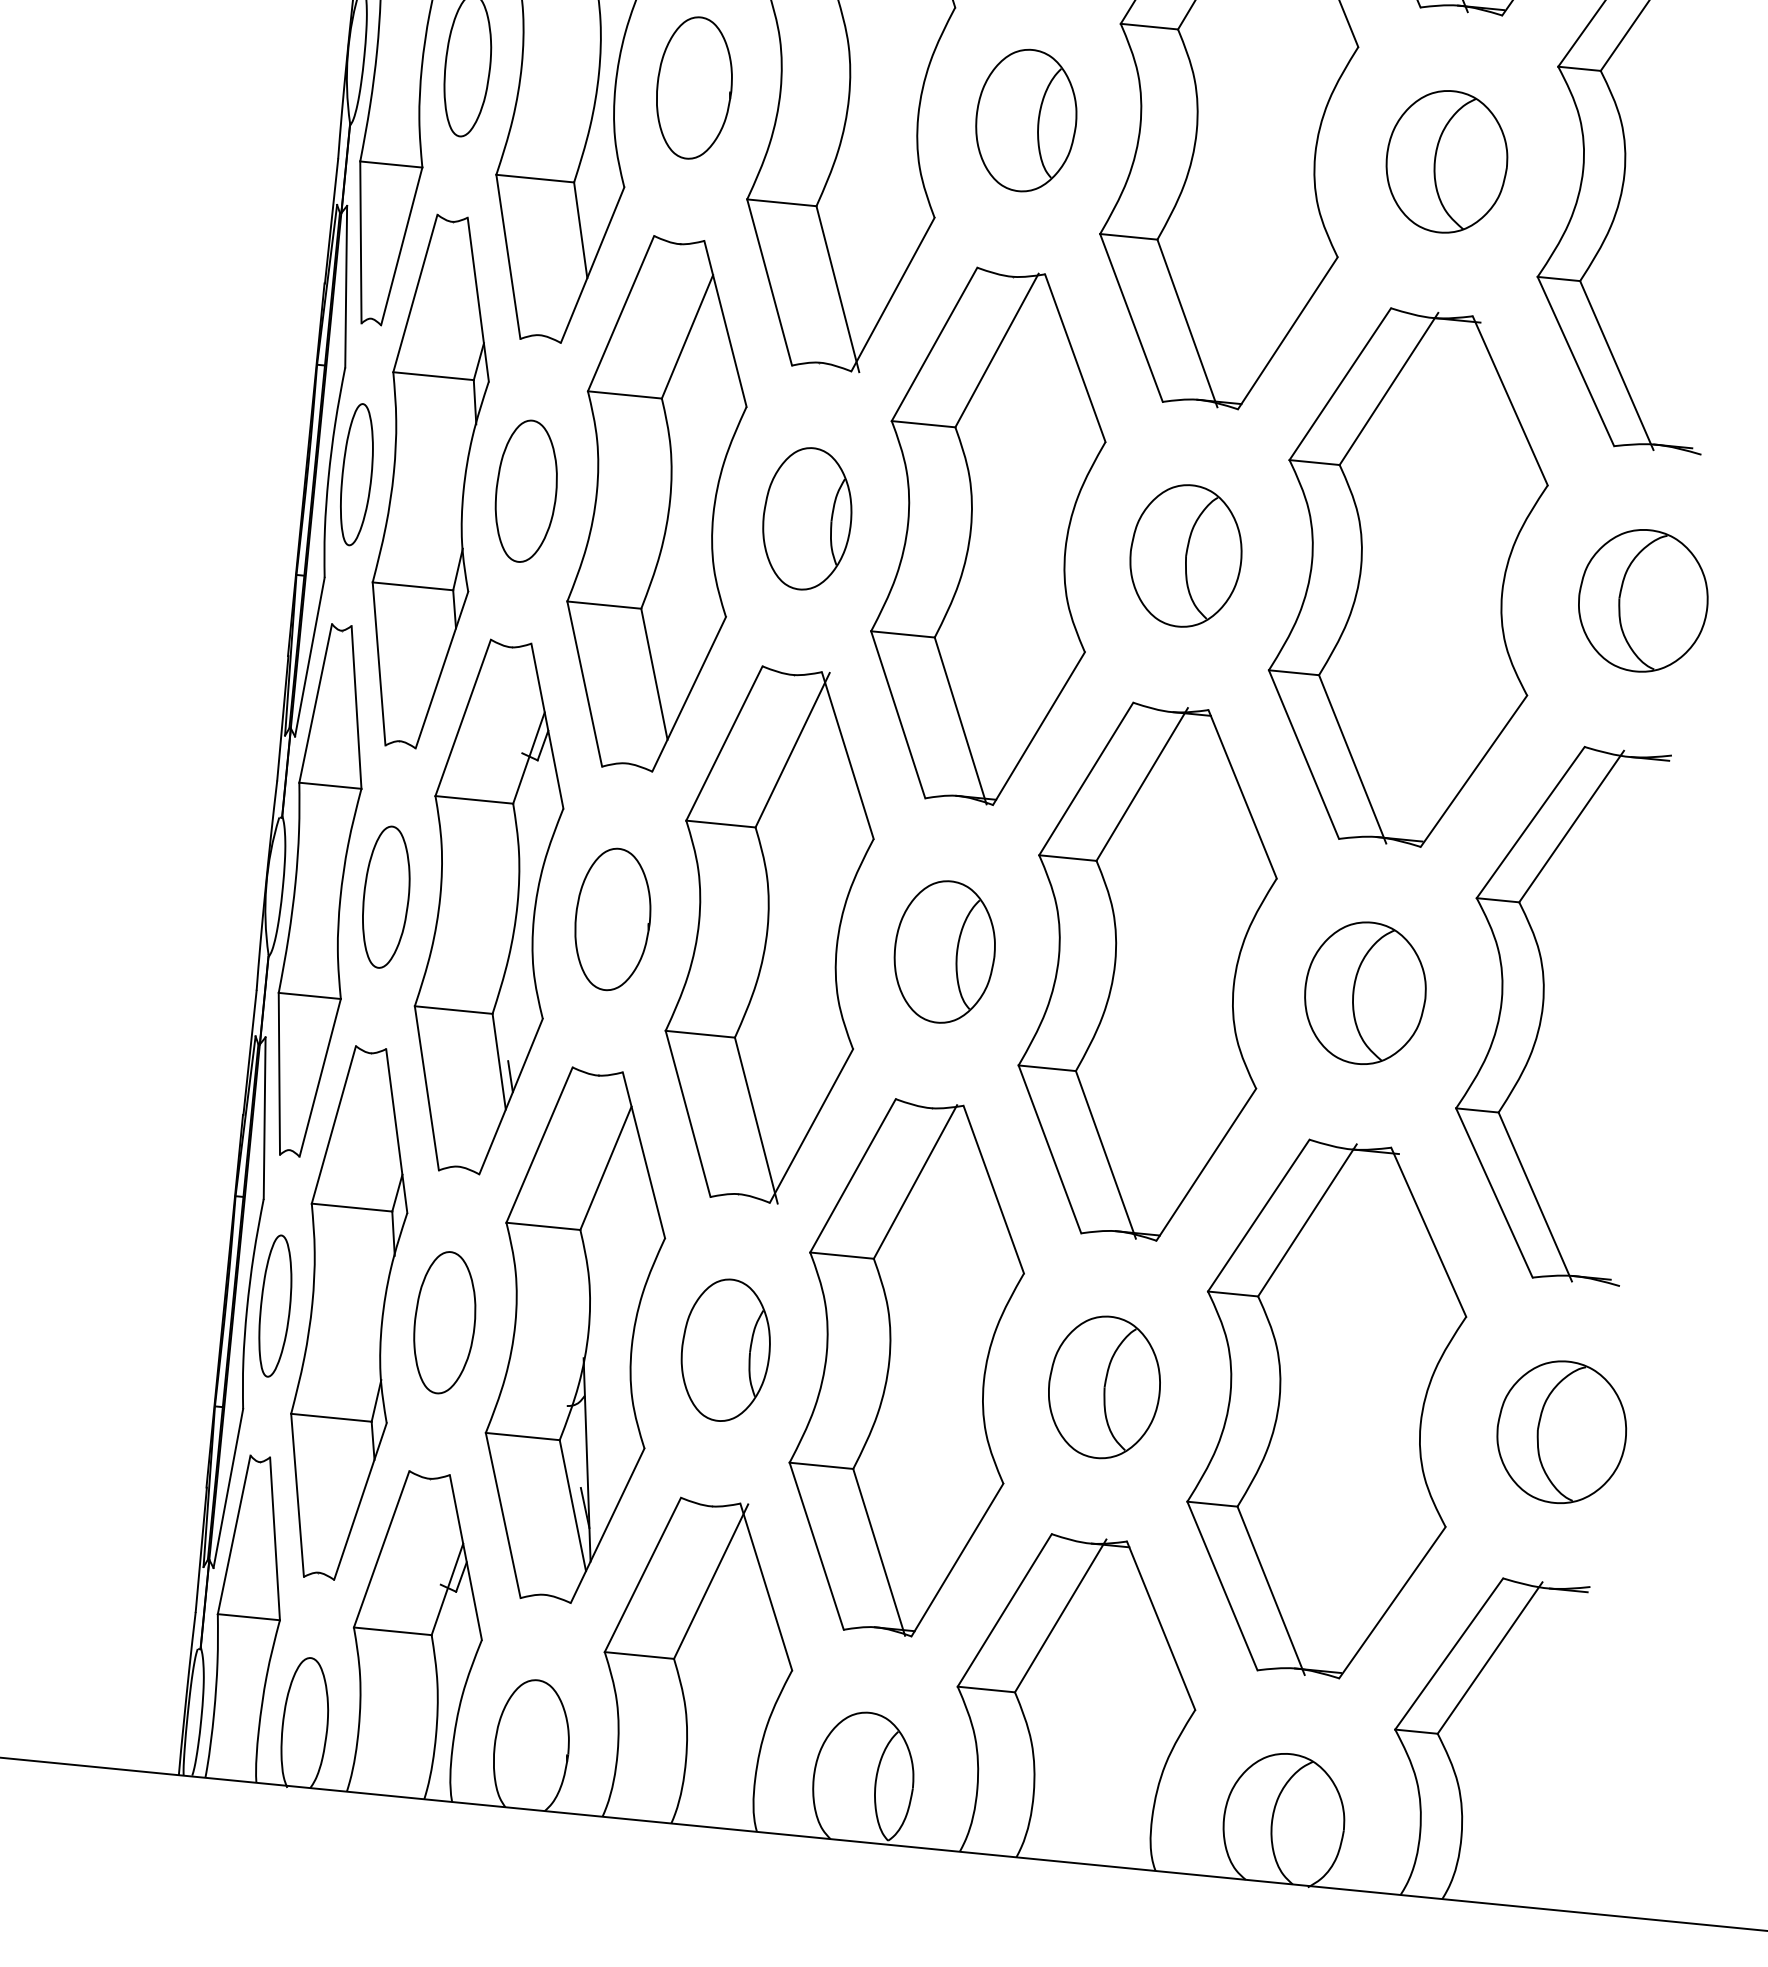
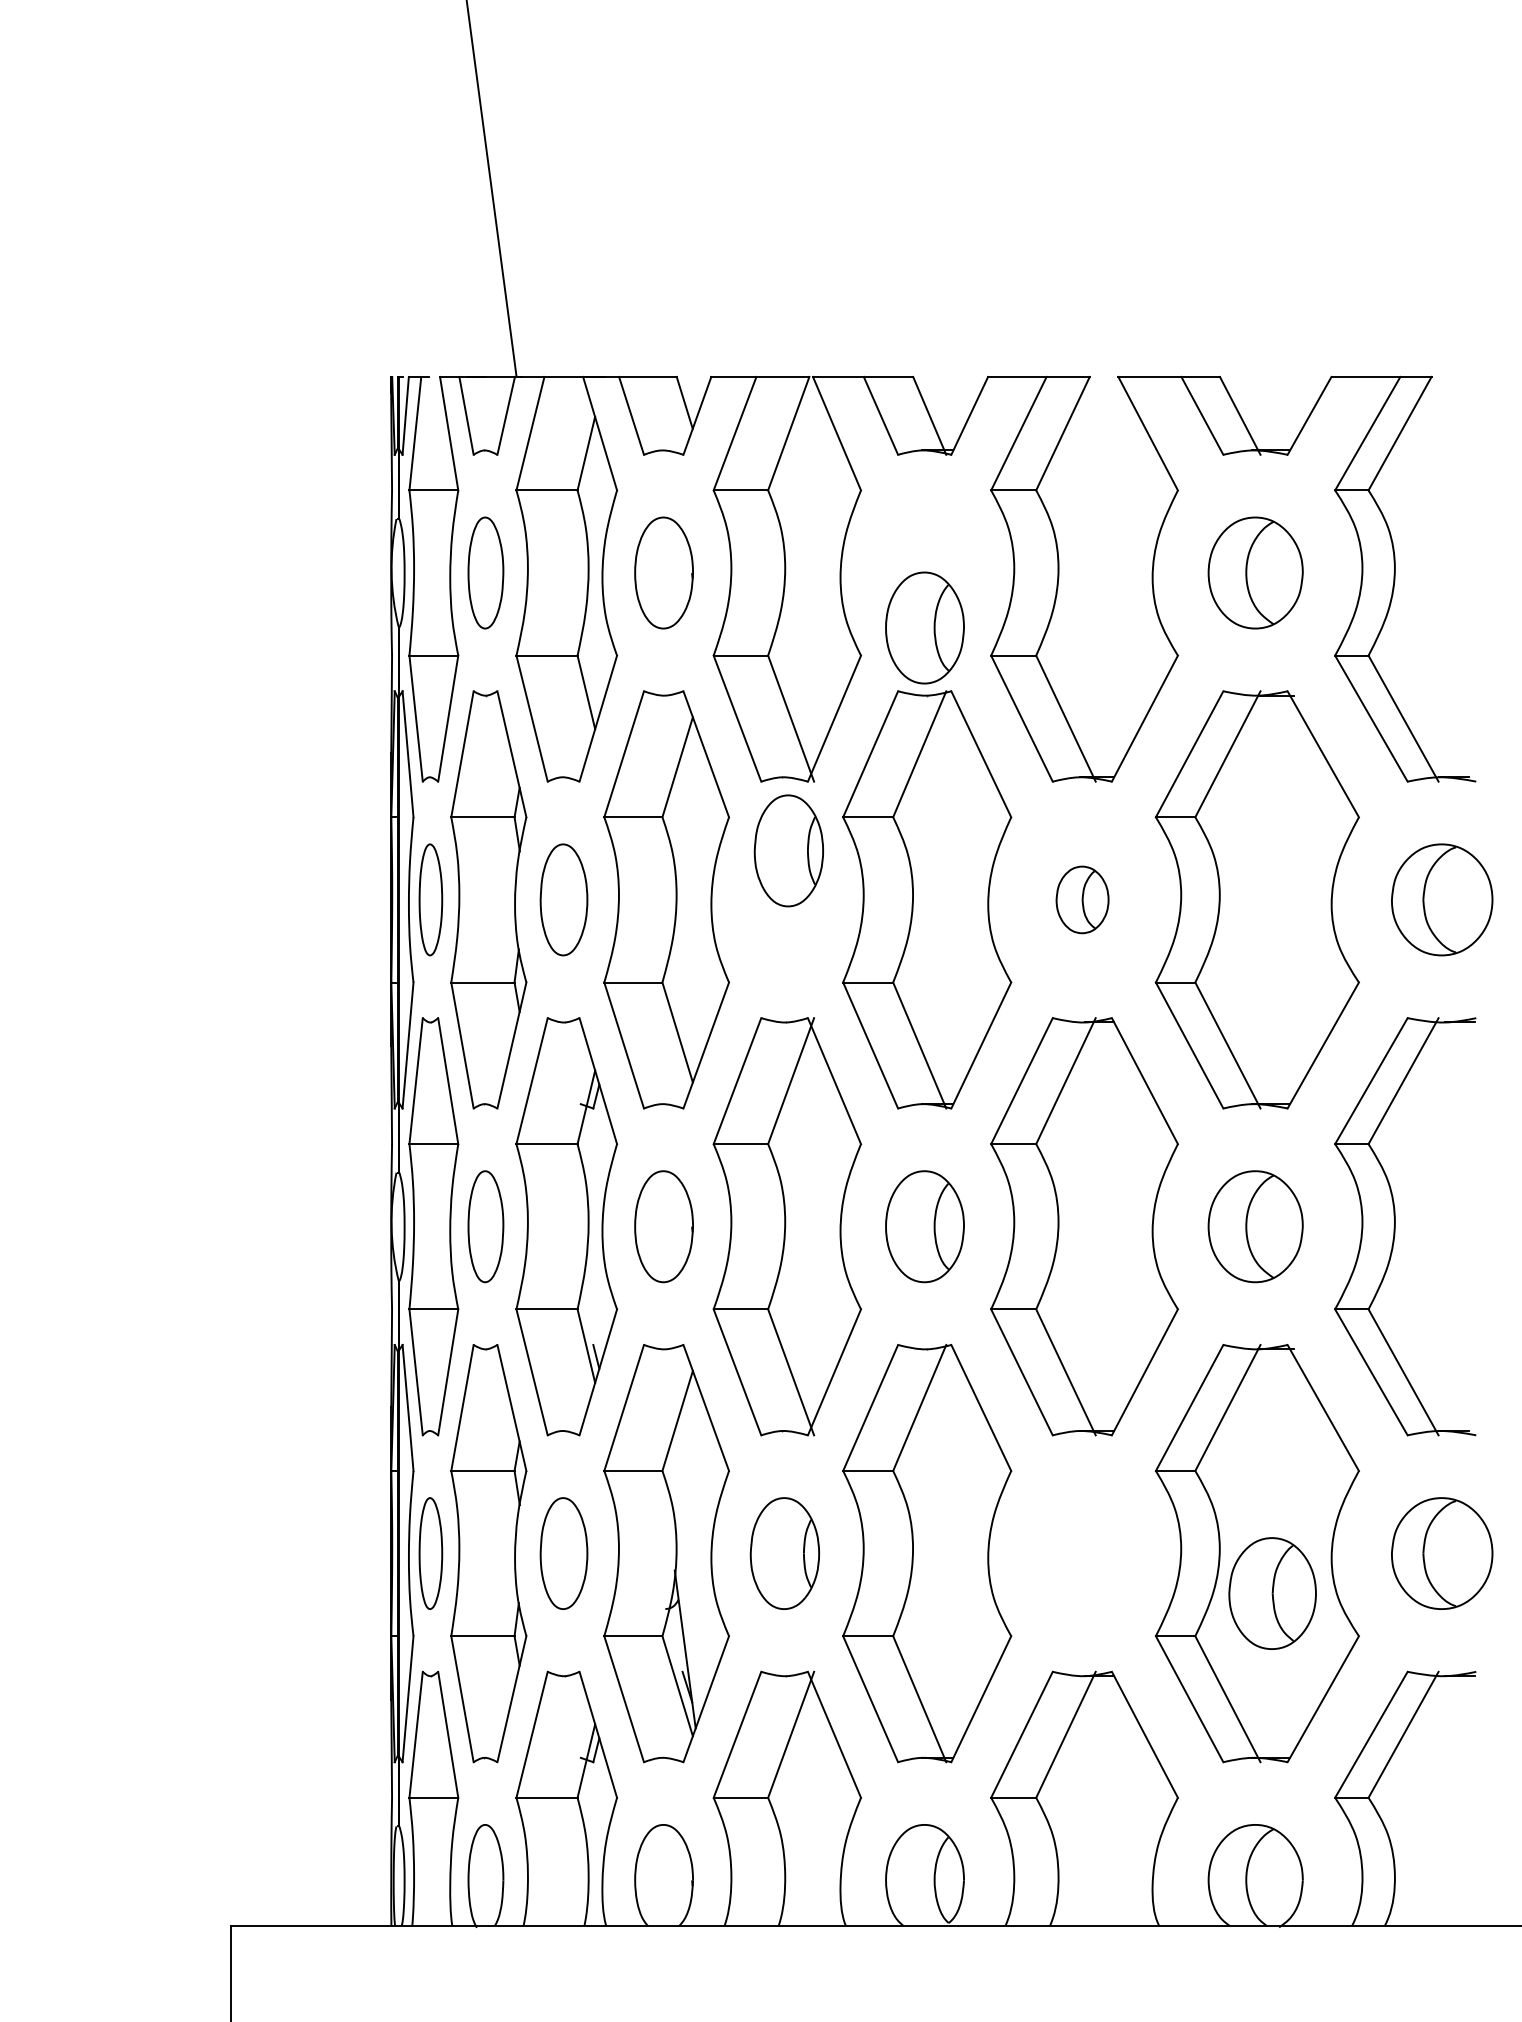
part: (1025, 119) -> (924, 627), moved
part: (806, 518) -> (788, 850), moved
part: (1185, 555) -> (1082, 899), size x0.6
part: (1104, 1387) -> (1272, 1593), moved

